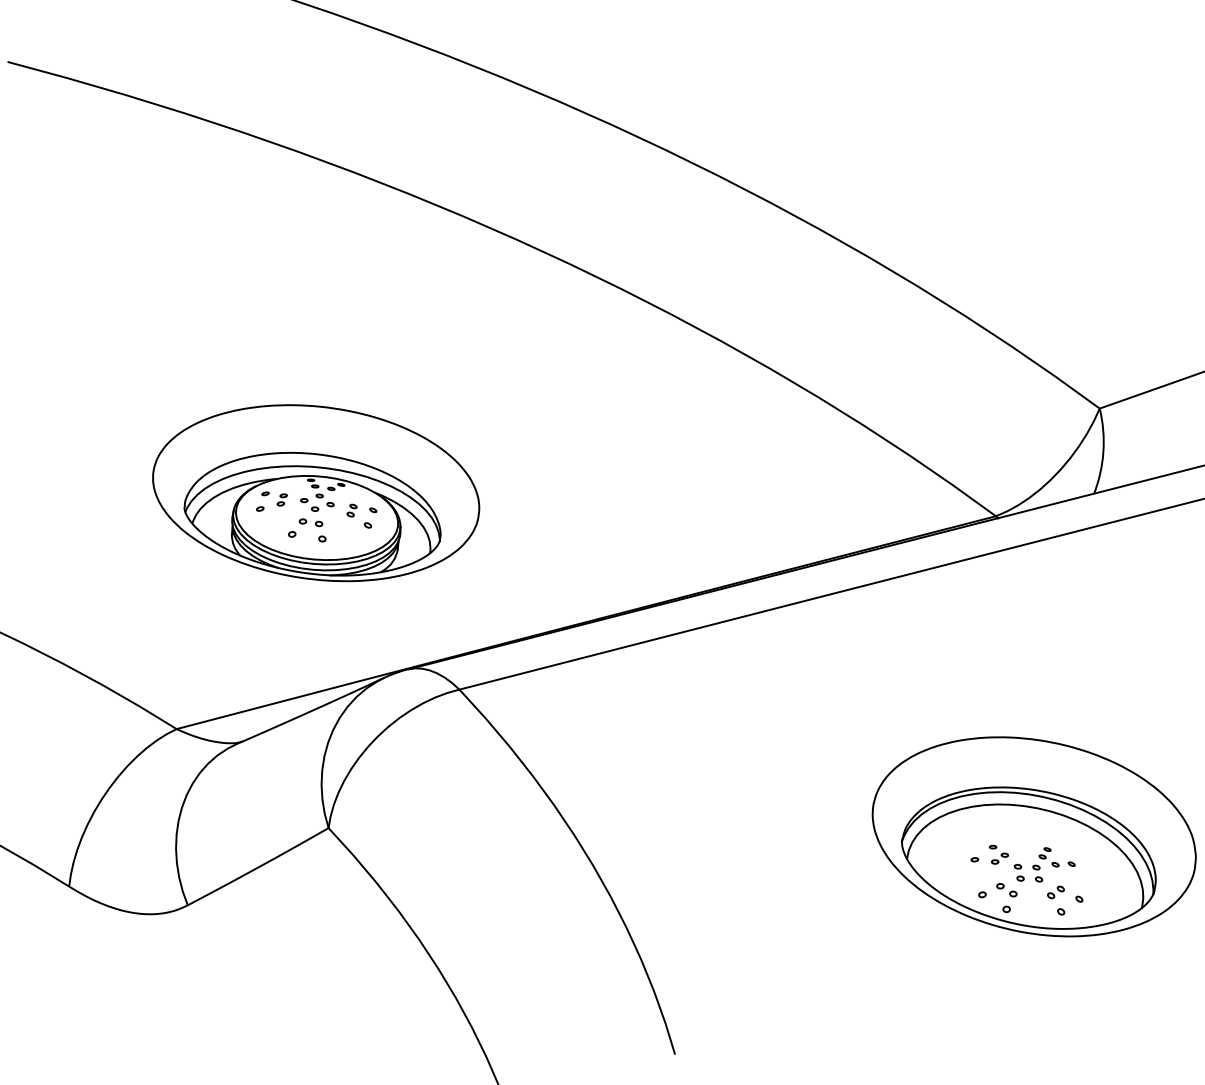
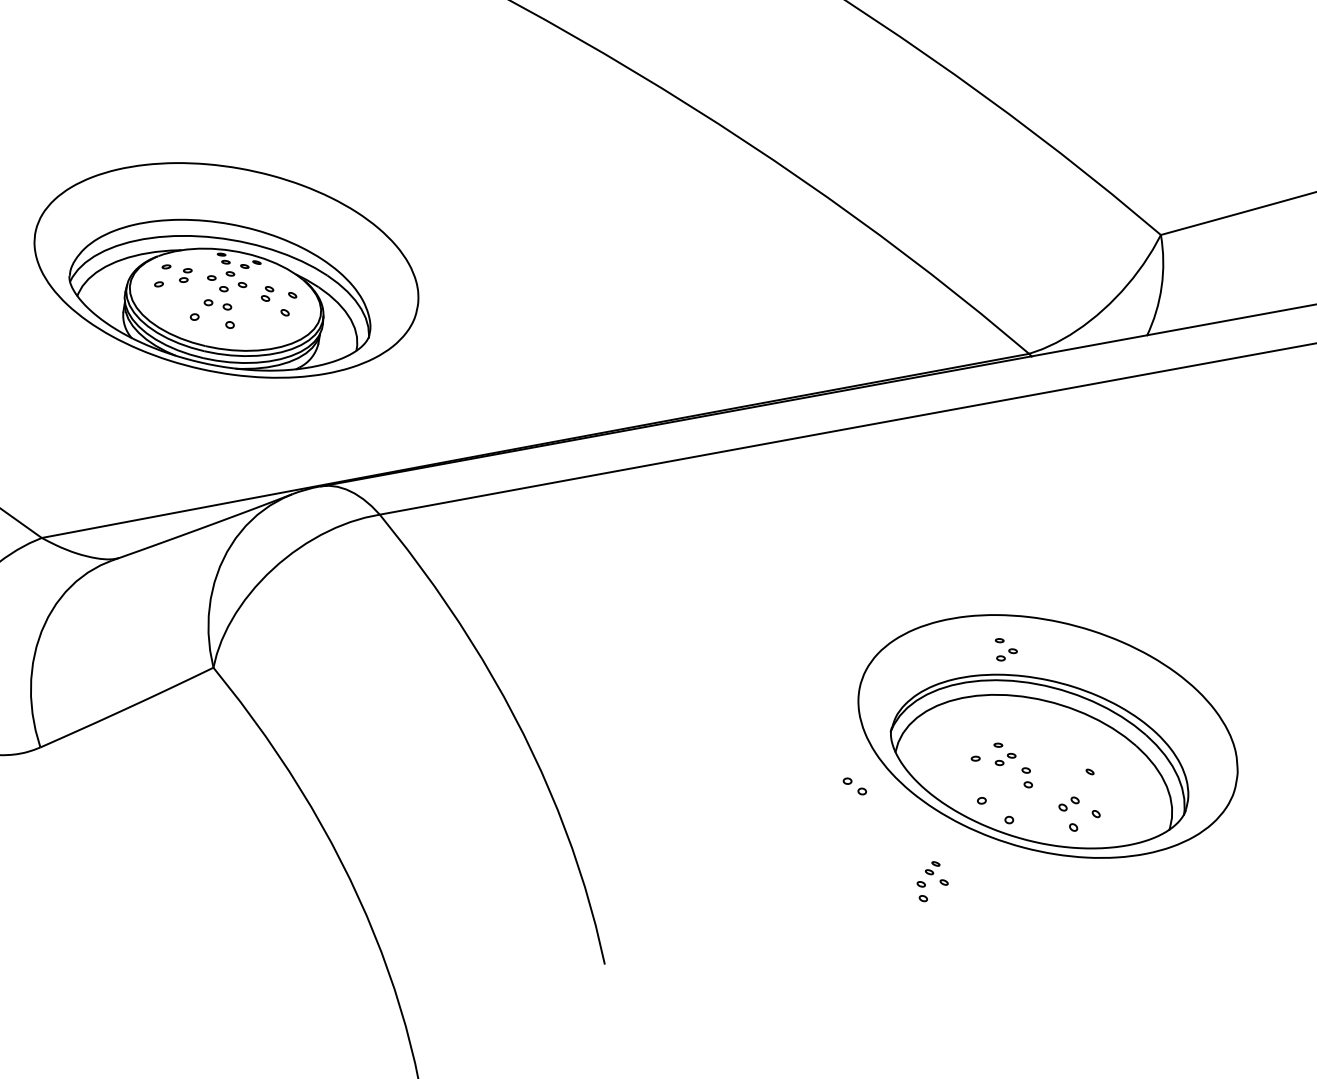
part: (993, 766) -> (1005, 649), added
part: (1045, 864) -> (932, 881), moved
part: (1006, 890) -> (854, 786), moved

